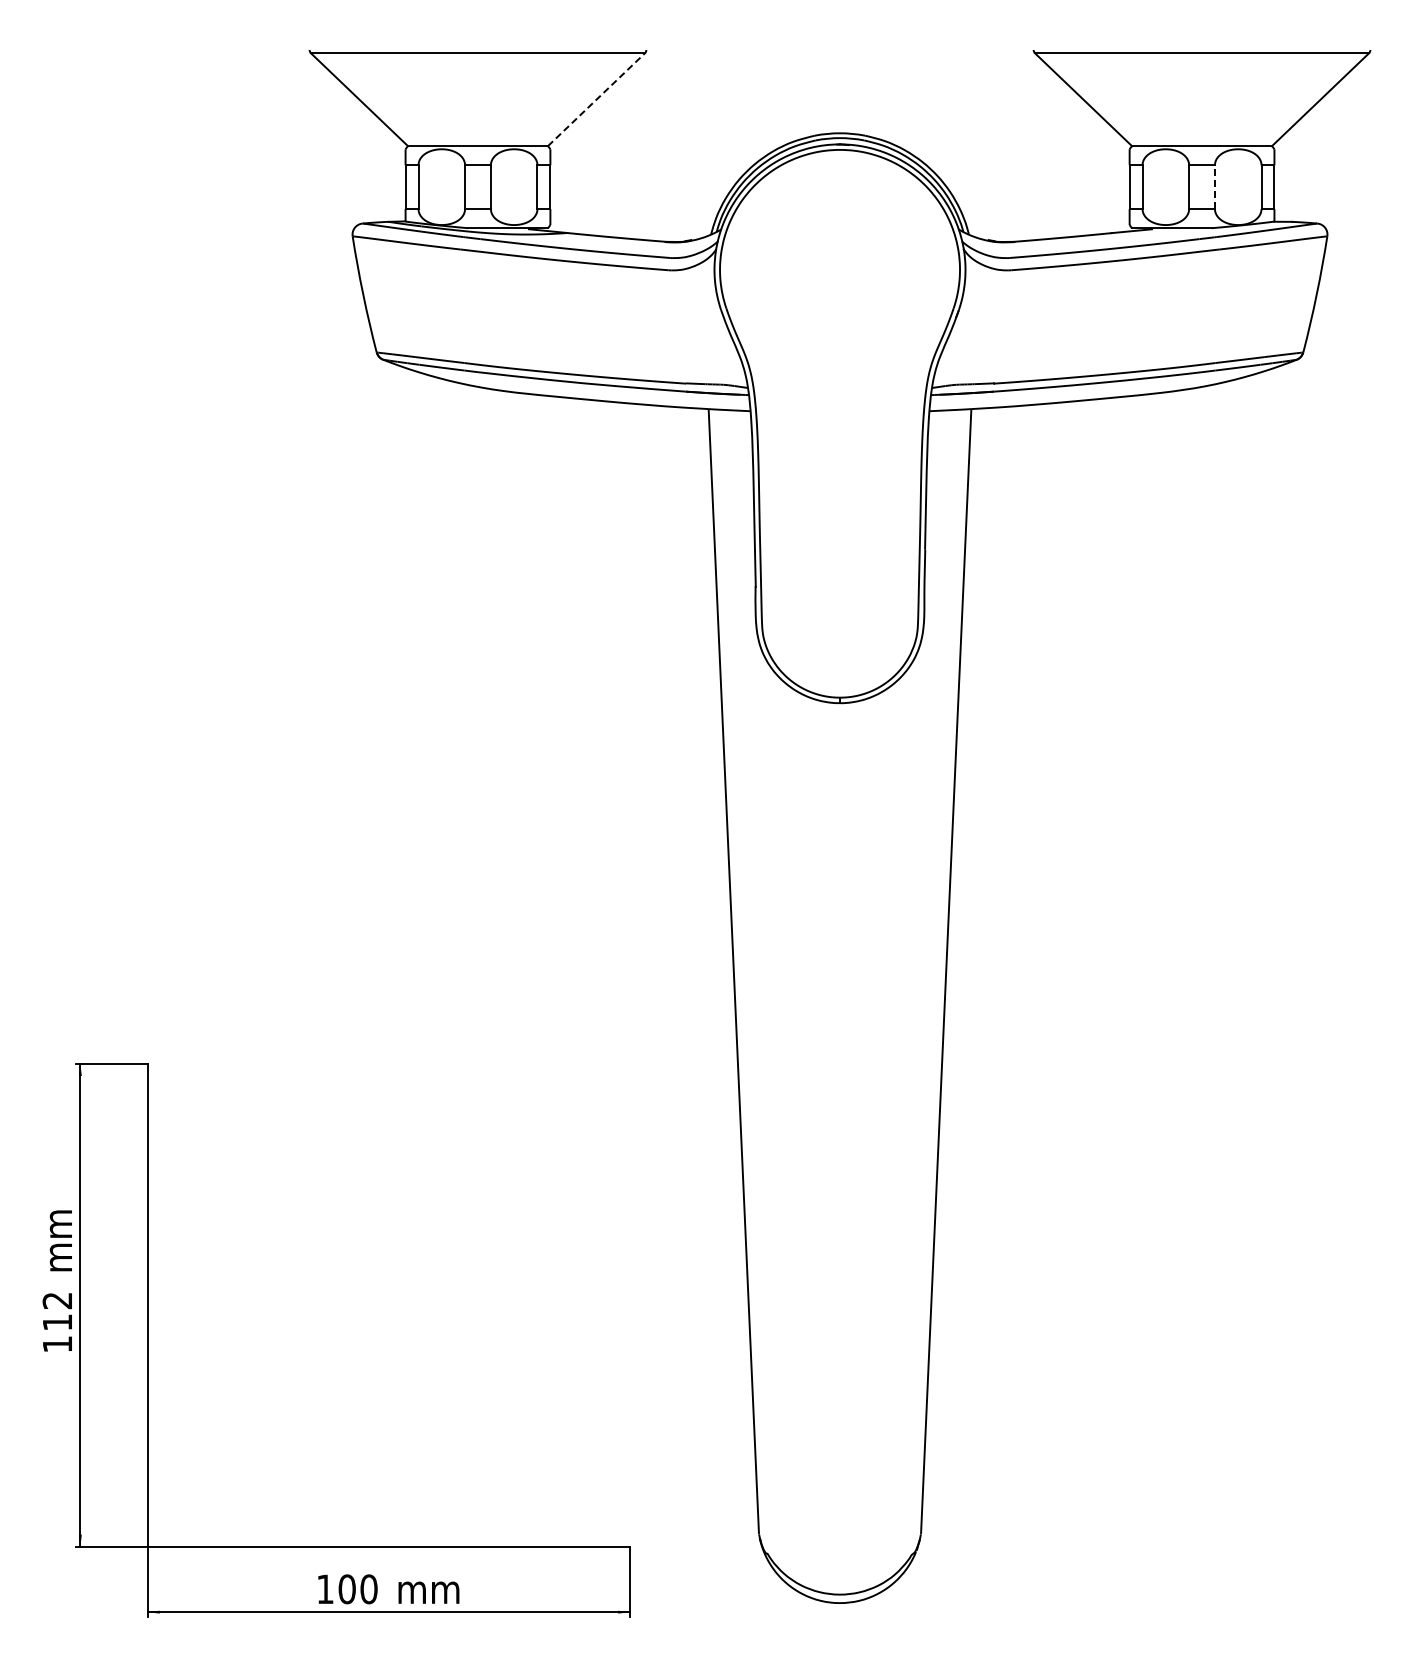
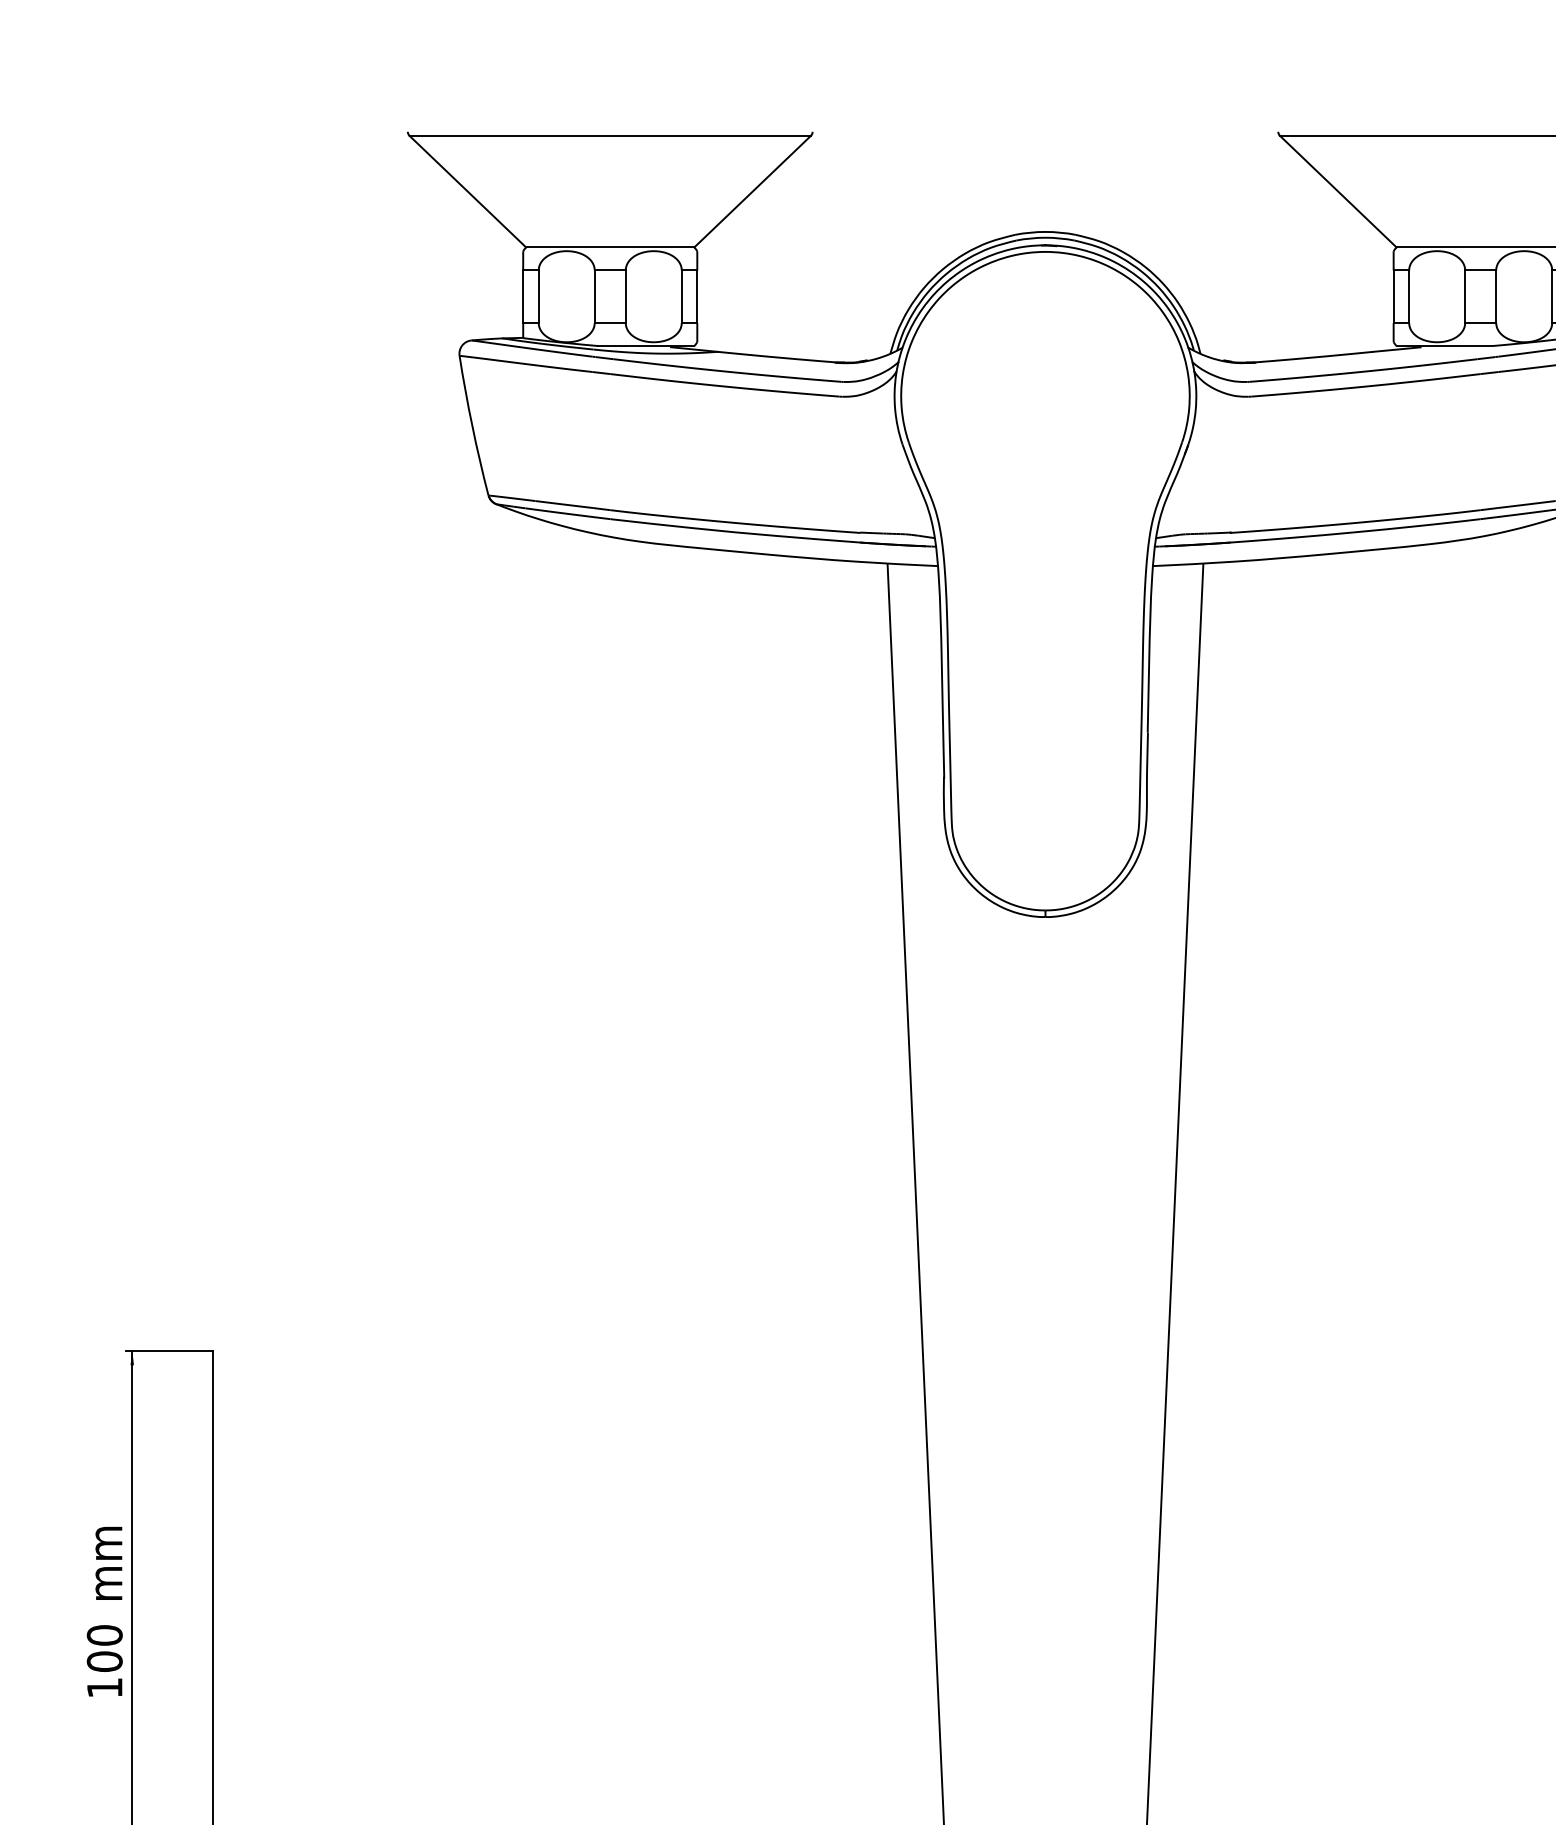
line: (596, 99) -> (752, 191), dashed -> solid
line: (1214, 187) -> (1495, 297), dashed -> solid
text: (57, 1311) -> (104, 1648), 112 -> 100

